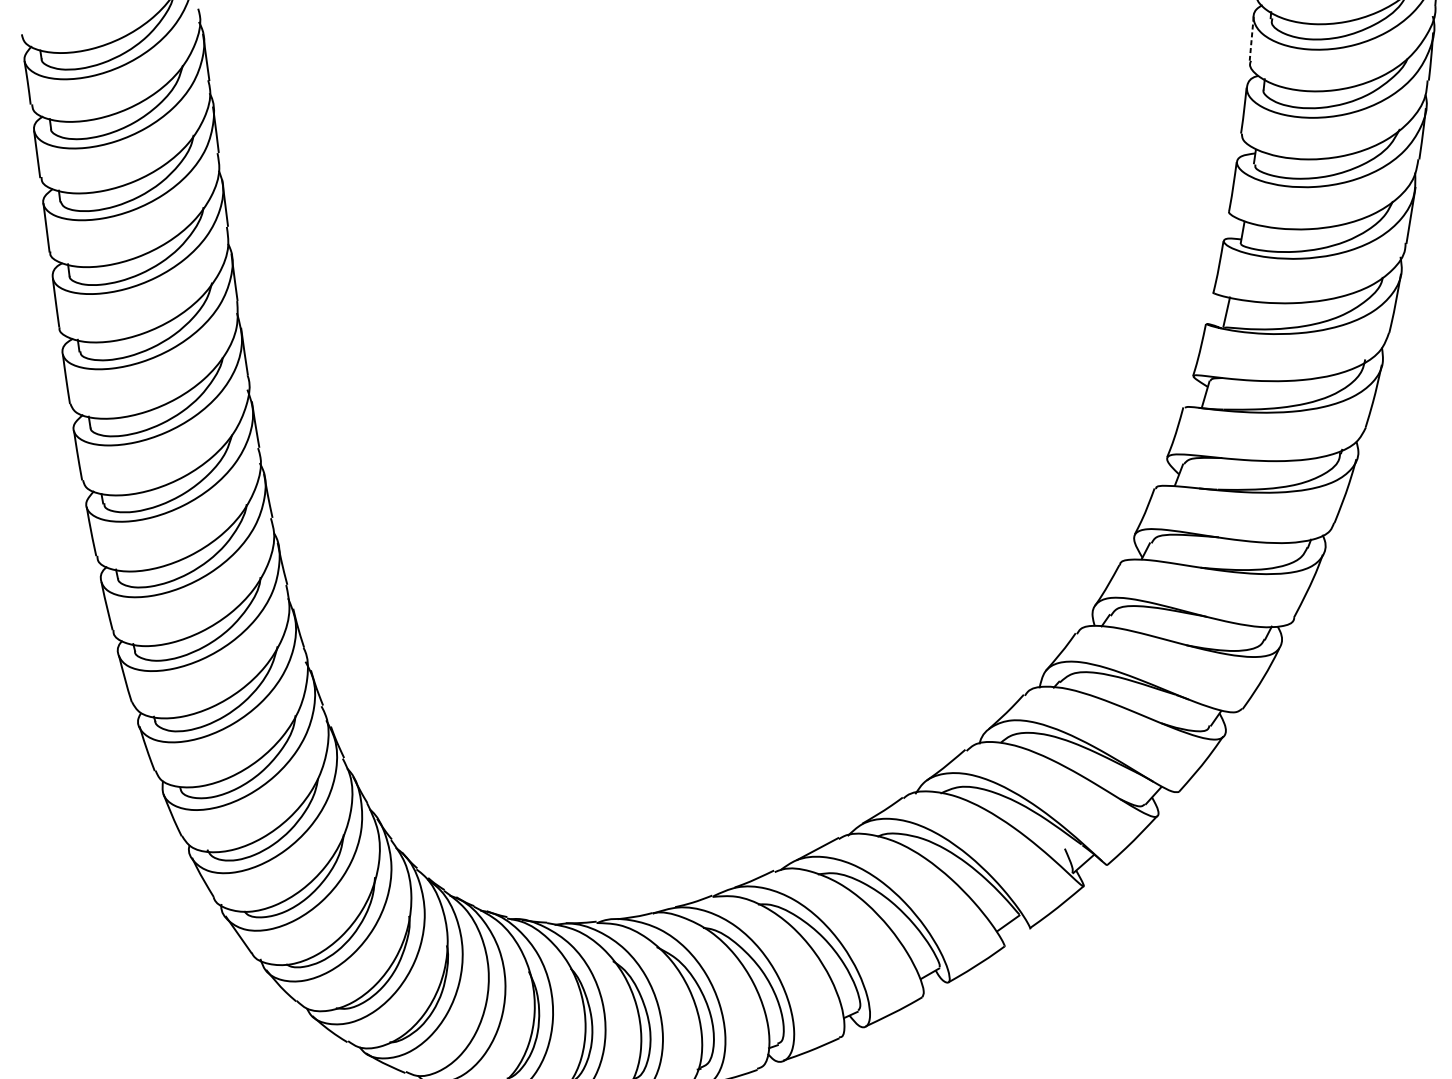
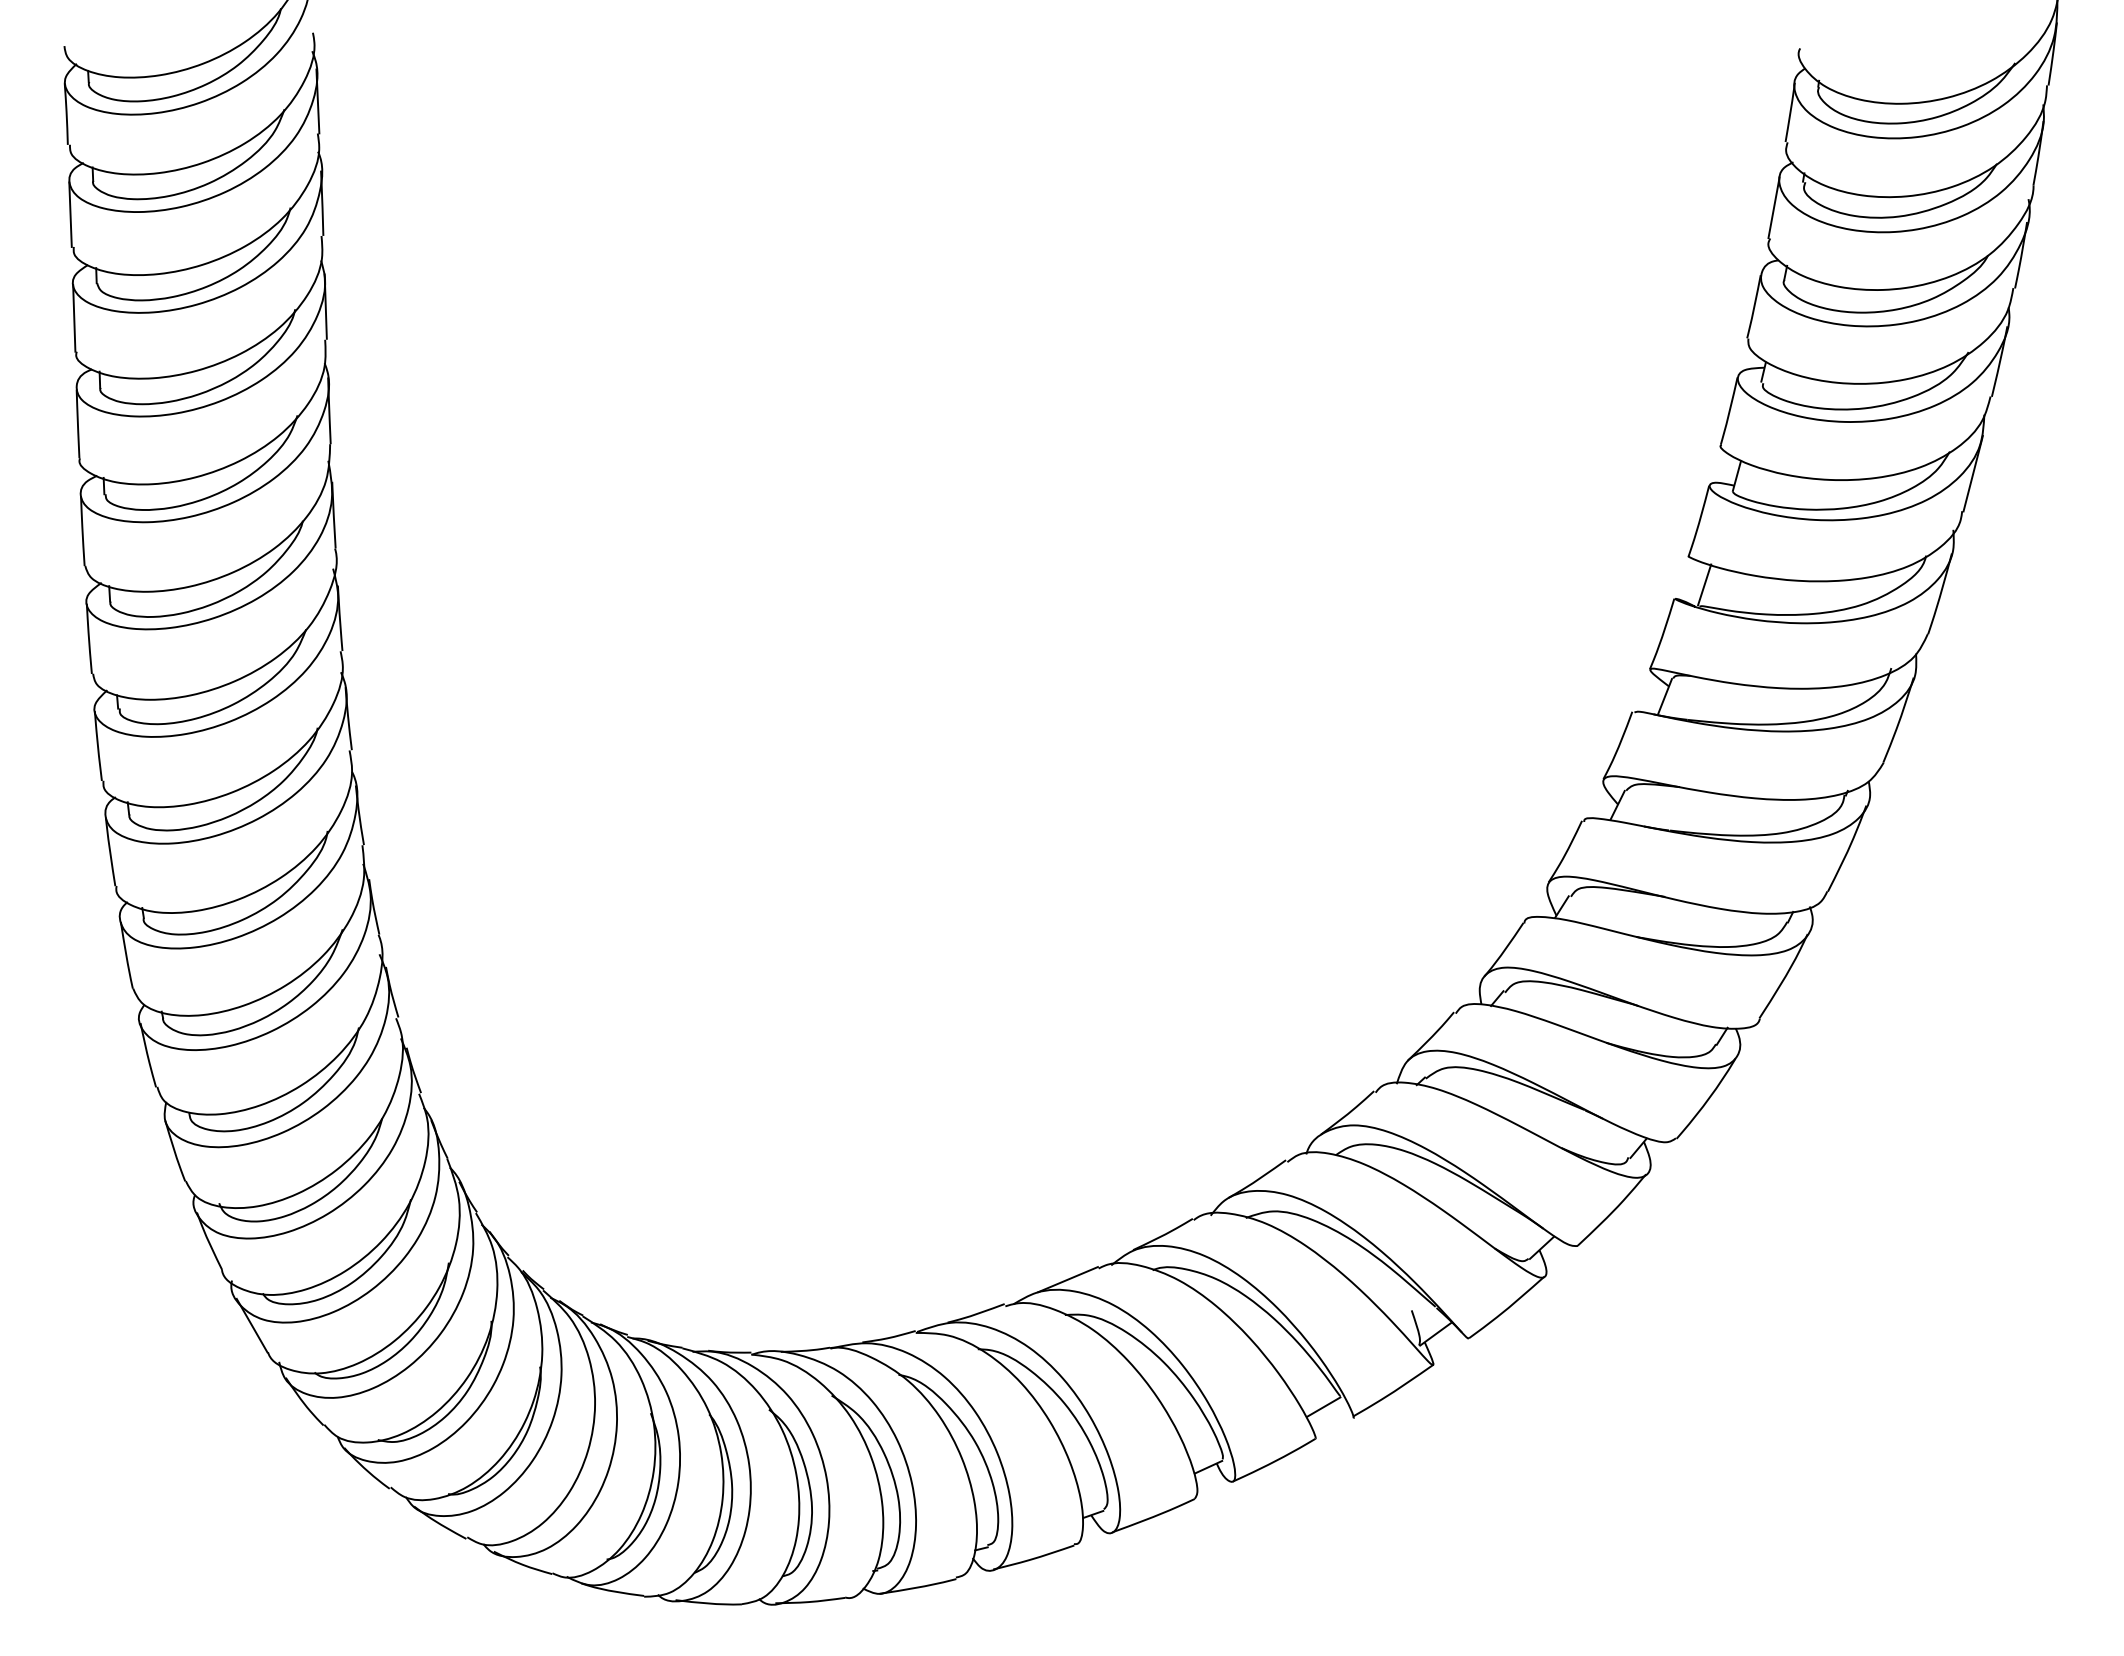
line: (1252, 38) -> (1774, 207), dashed -> solid

